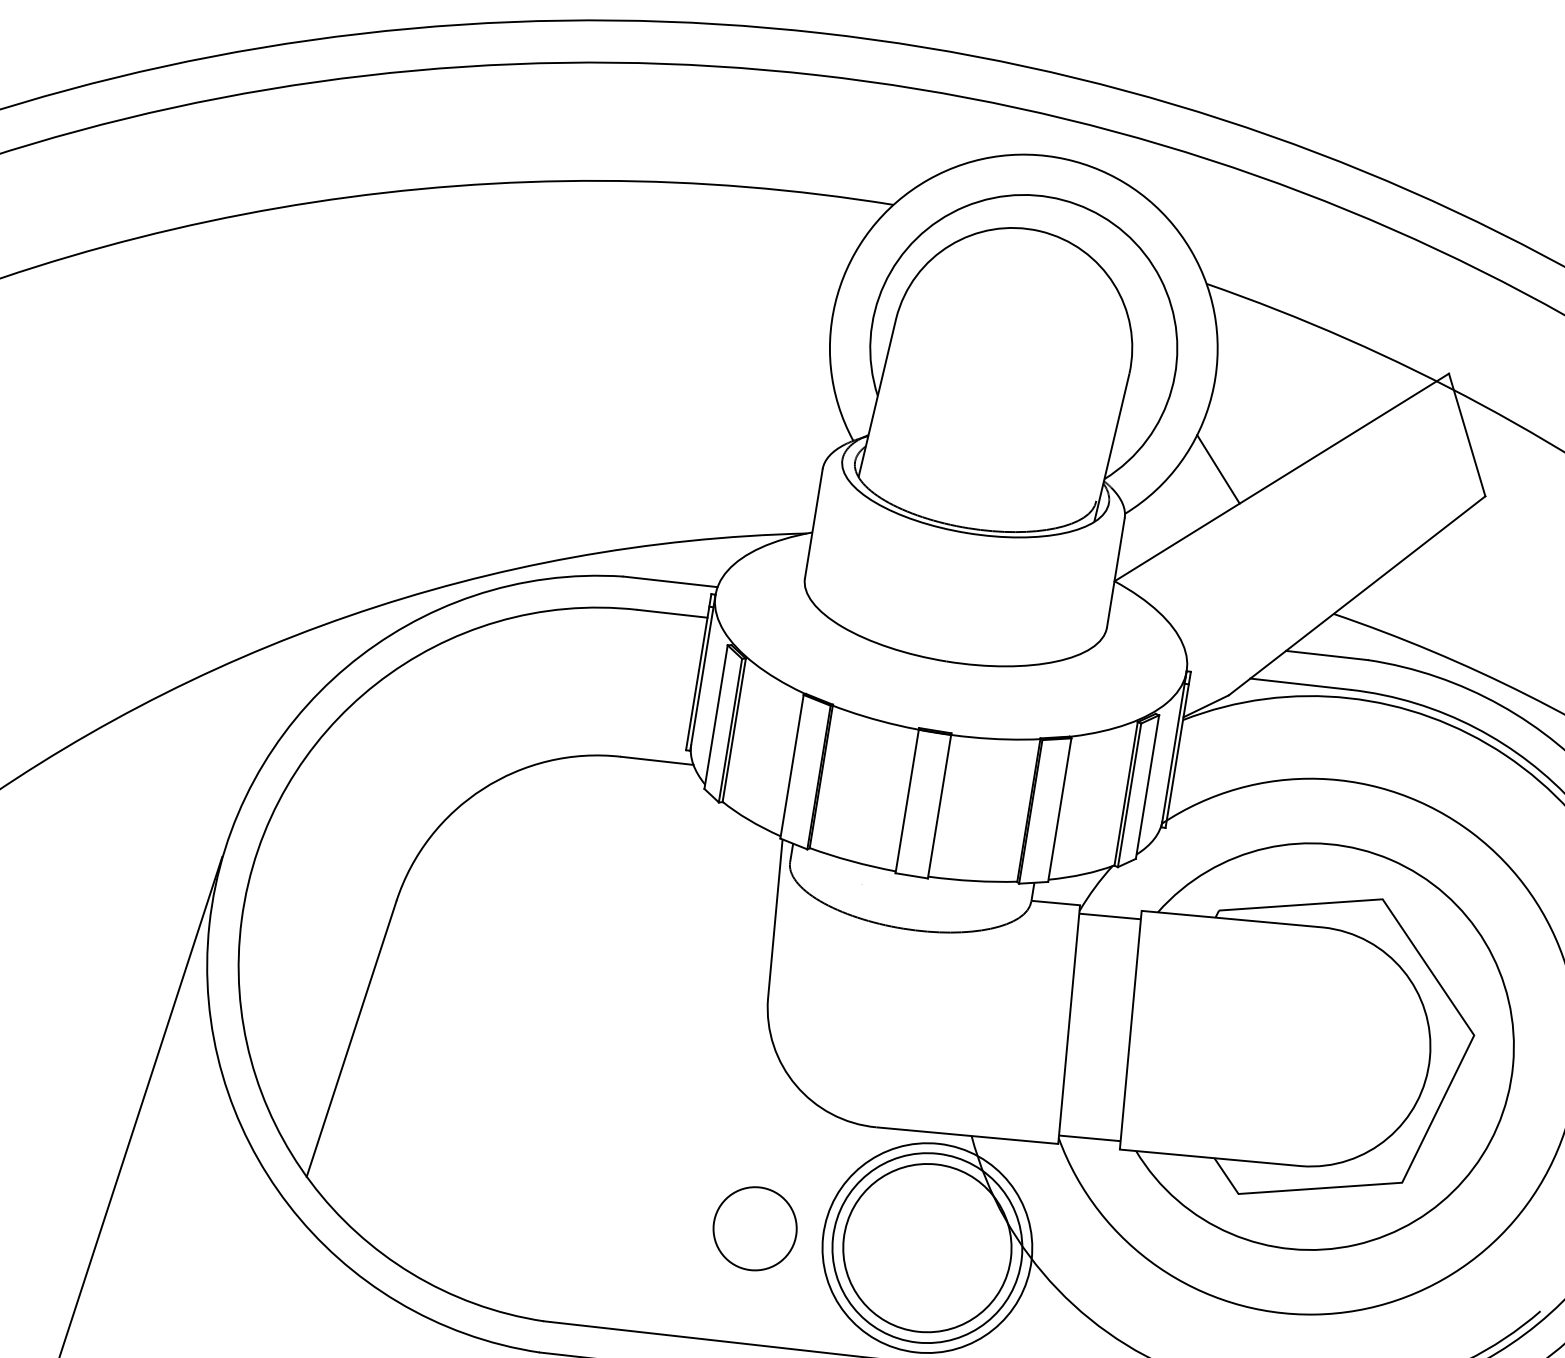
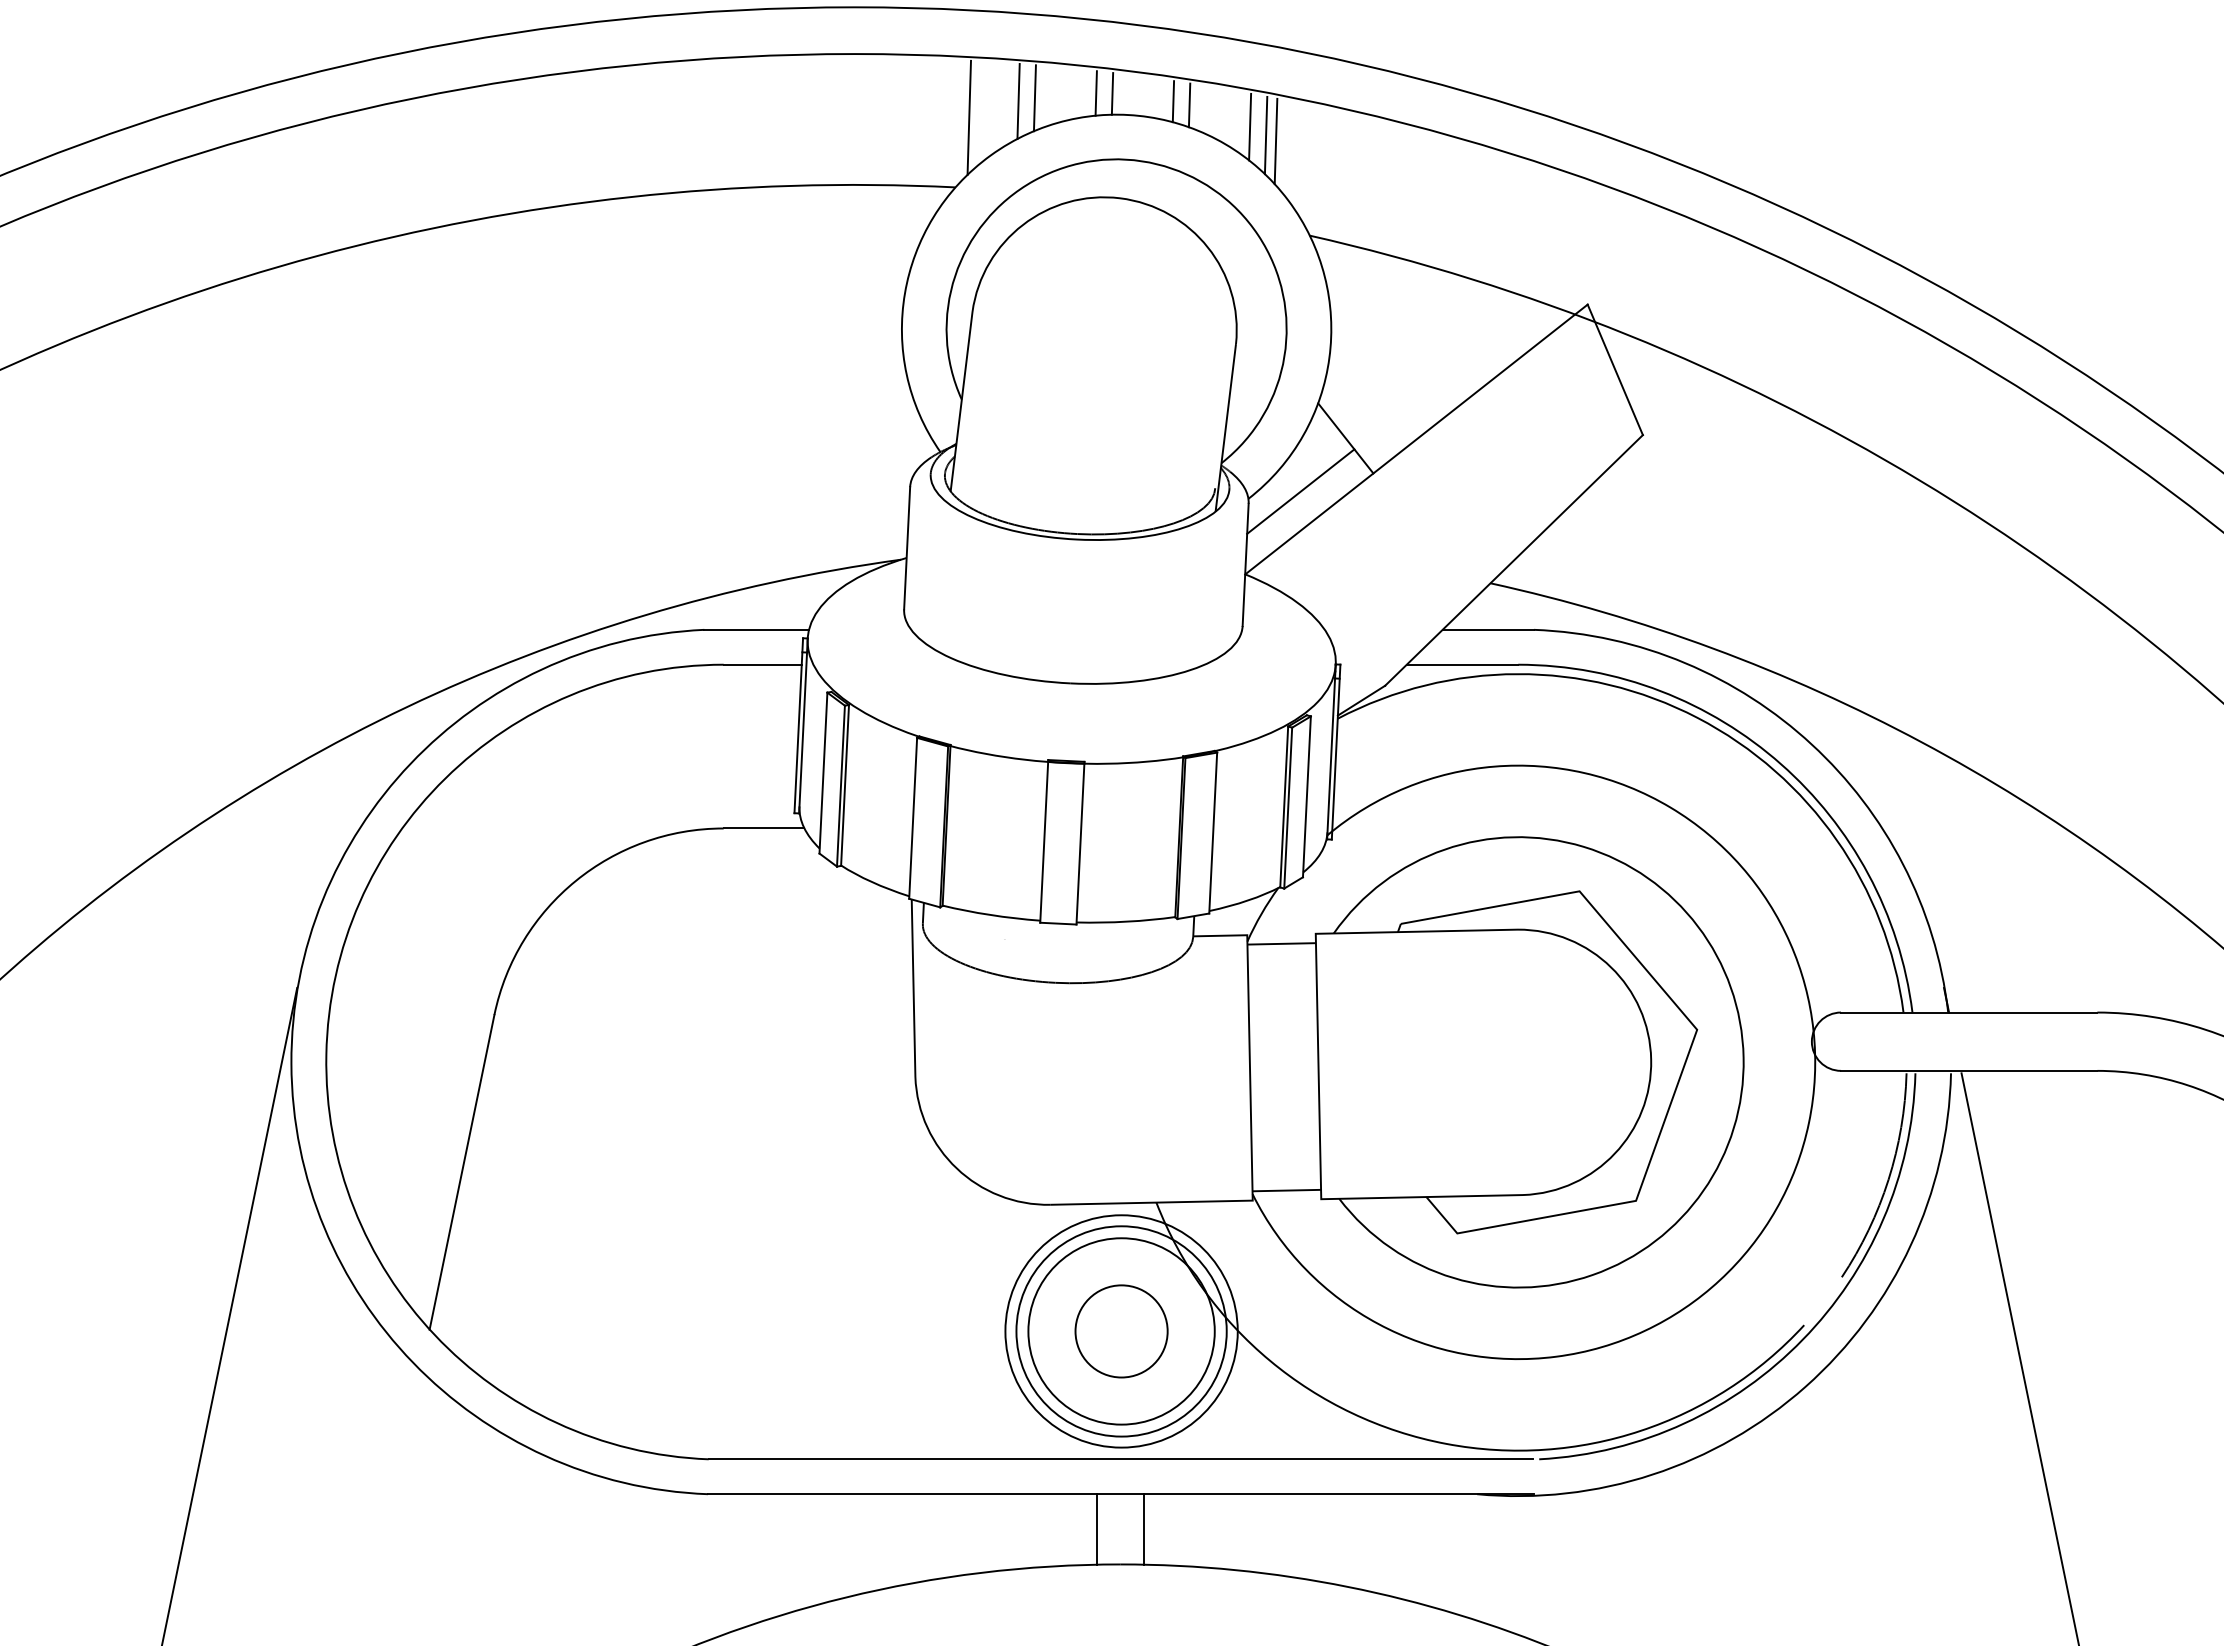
line: (973, 133) -> (1034, 98), added
line: (958, 134) -> (1018, 101), added
line: (1028, 134) -> (1095, 93), added
line: (1043, 136) -> (1112, 93), added
line: (913, 143) -> (969, 117), added
line: (1097, 149) -> (1173, 101), added
line: (1111, 154) -> (1189, 105), added
line: (1164, 179) -> (1250, 126), added
line: (1176, 189) -> (1265, 135), added
line: (1185, 195) -> (1275, 141), added
line: (1172, 512) -> (1300, 491), added
circle: (755, 1228) -> (1121, 1331), moved

